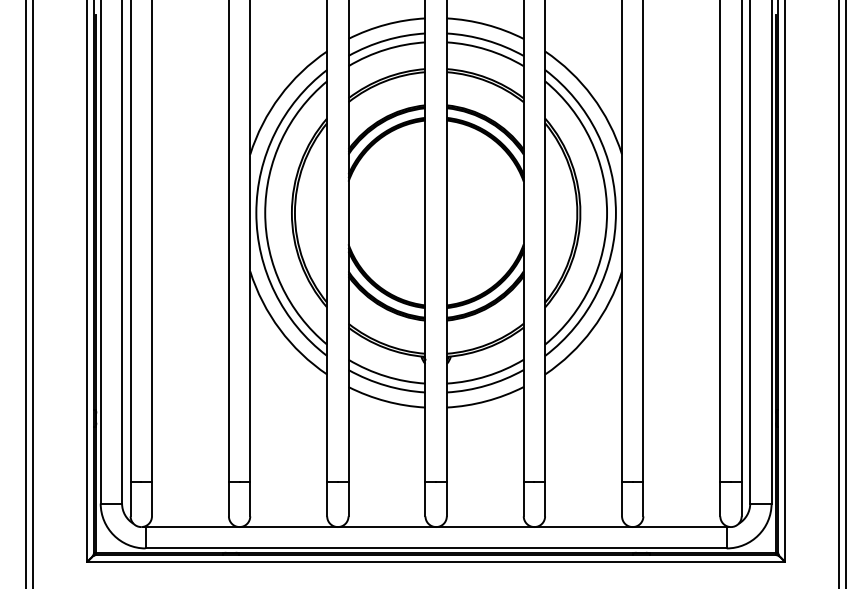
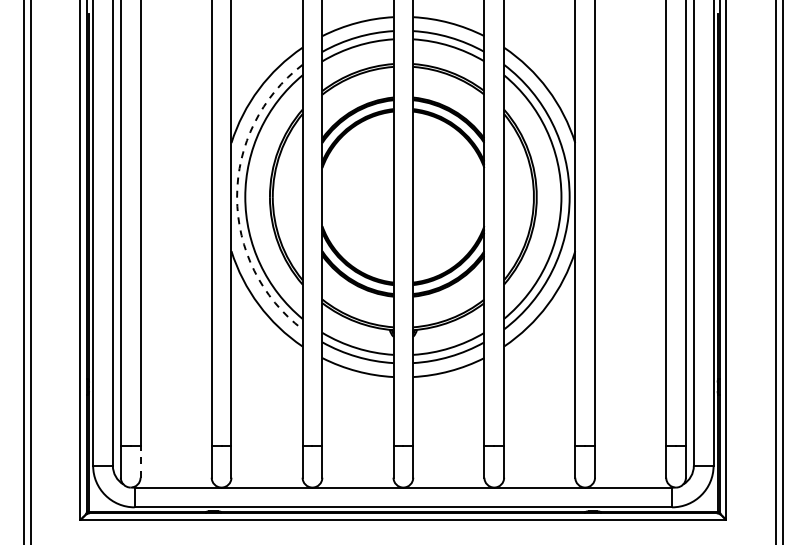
arc: (256, 213) -> (237, 197), solid -> dashed
line: (151, 498) -> (140, 461), solid -> dashed

